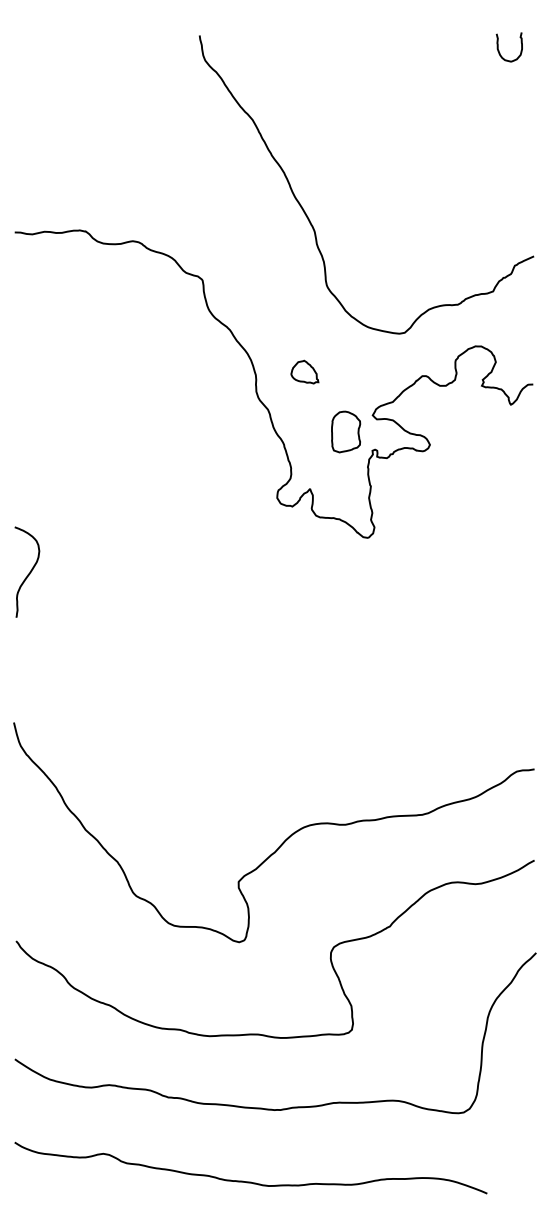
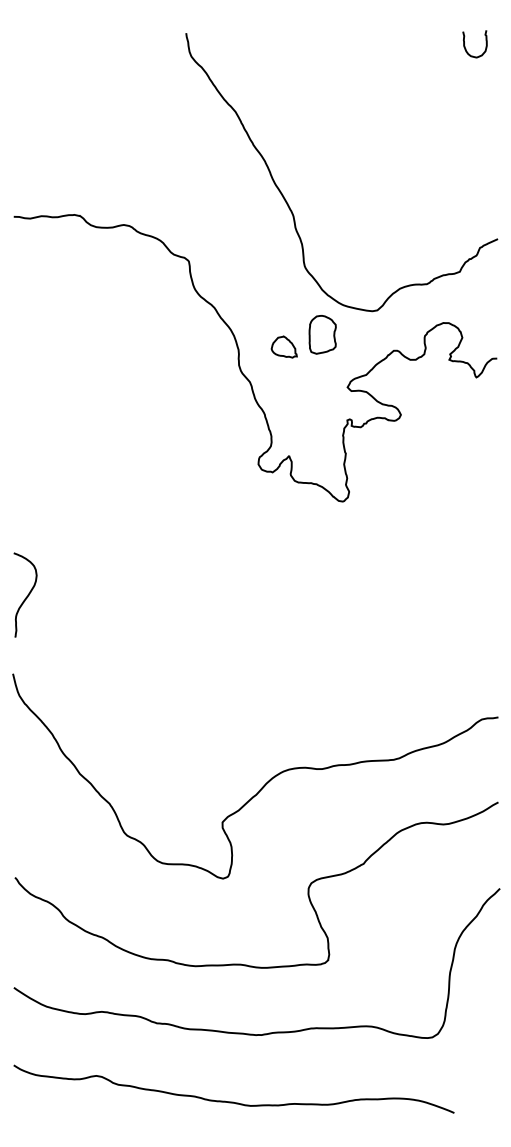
part: (346, 431) -> (323, 334), moved
curve: (29, 572) -> (27, 595), moved

